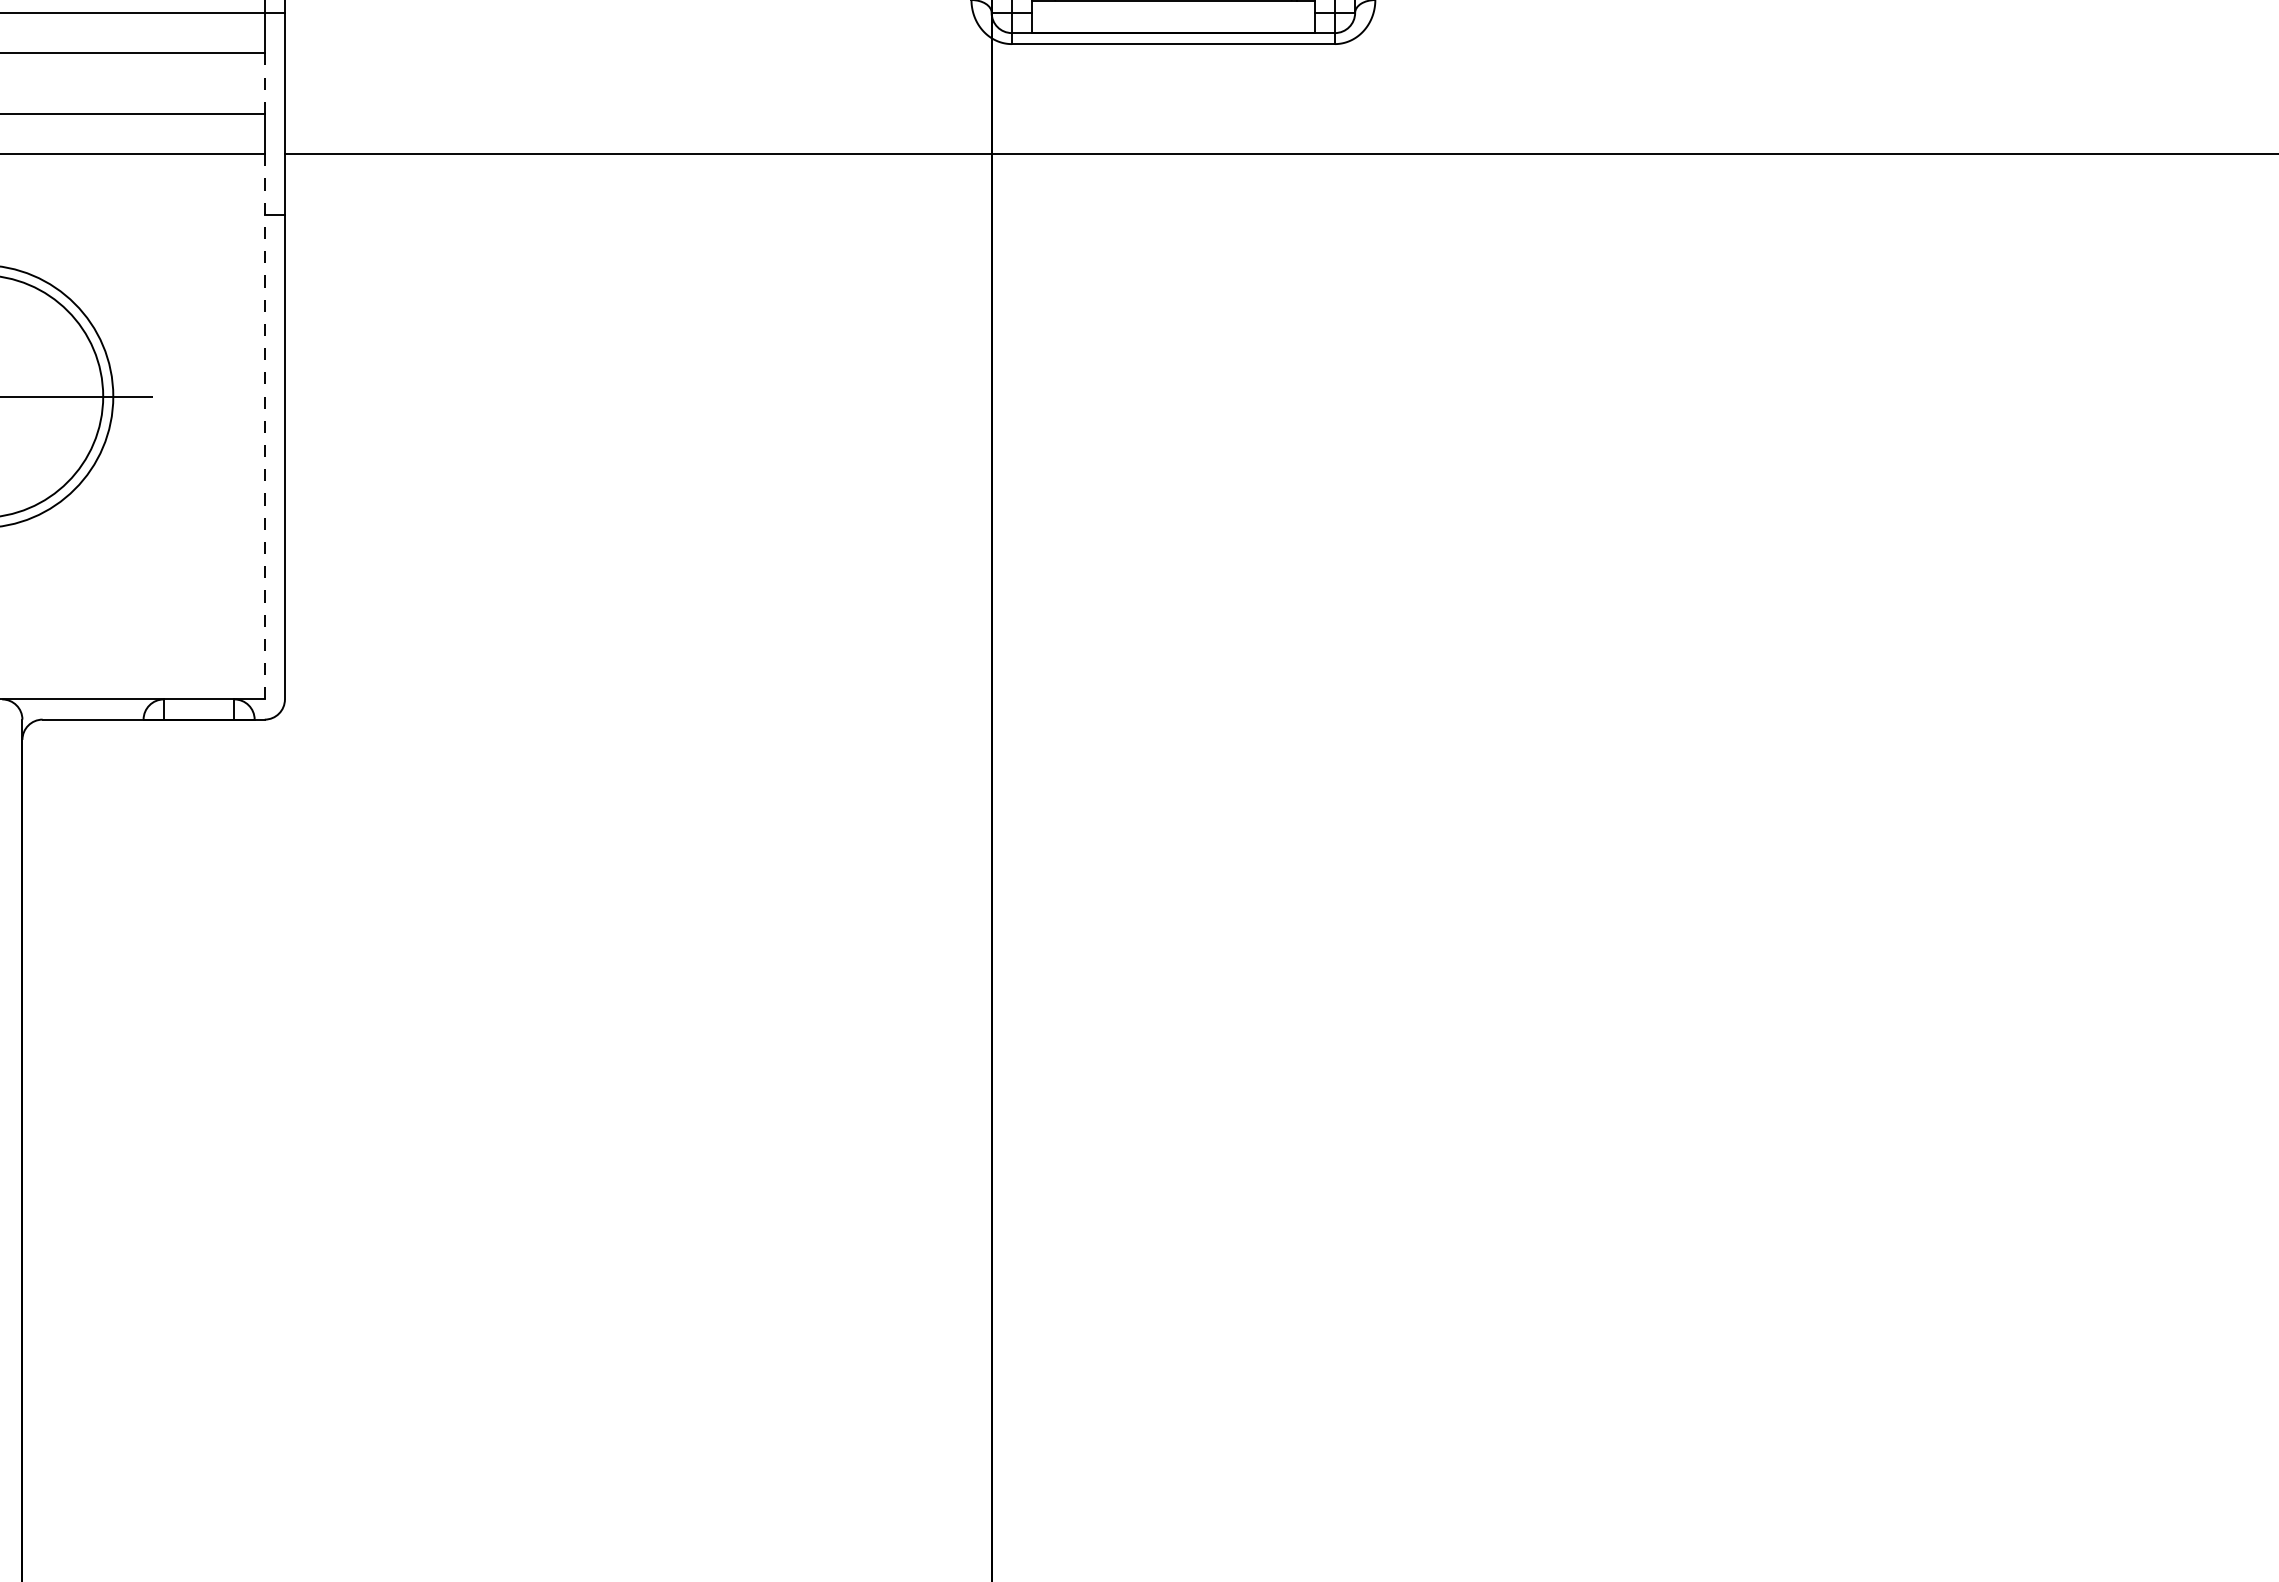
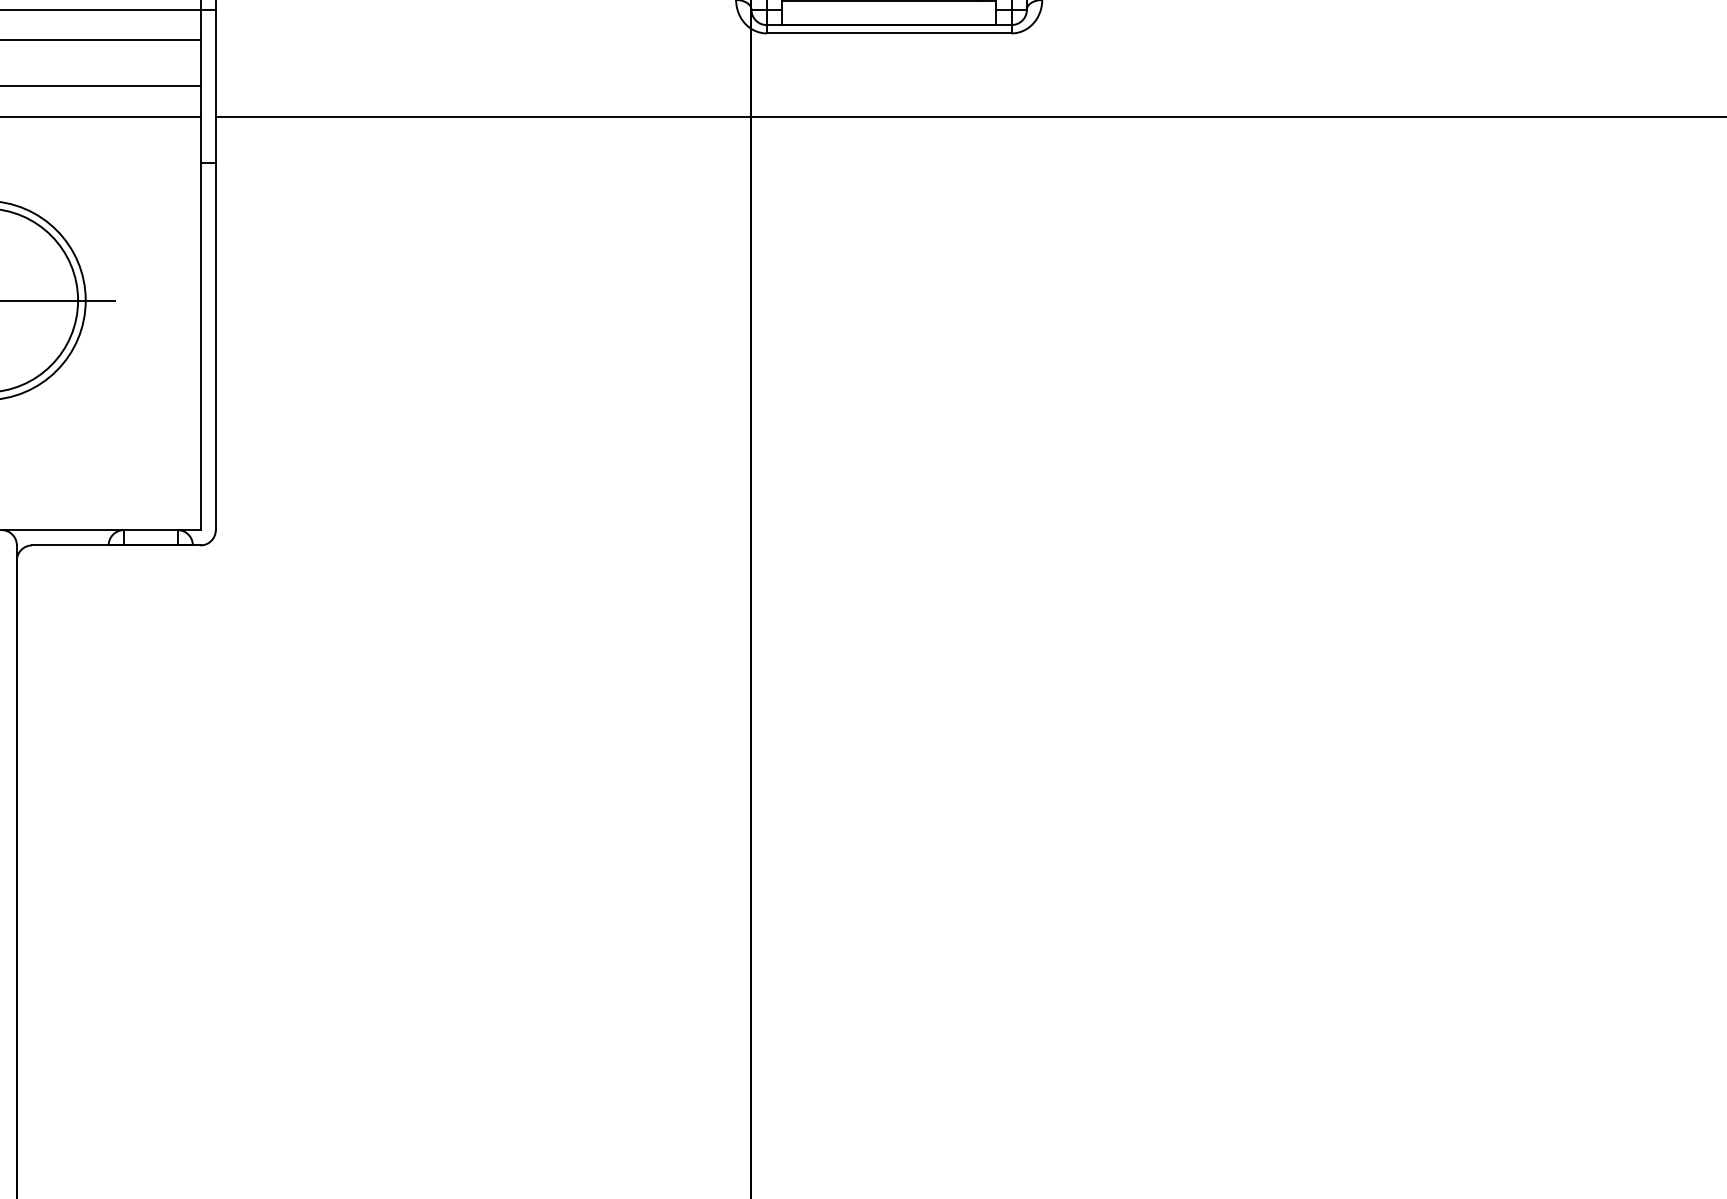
line: (264, 84) -> (200, 64), dashed -> solid
line: (264, 426) -> (200, 323), dashed -> solid

